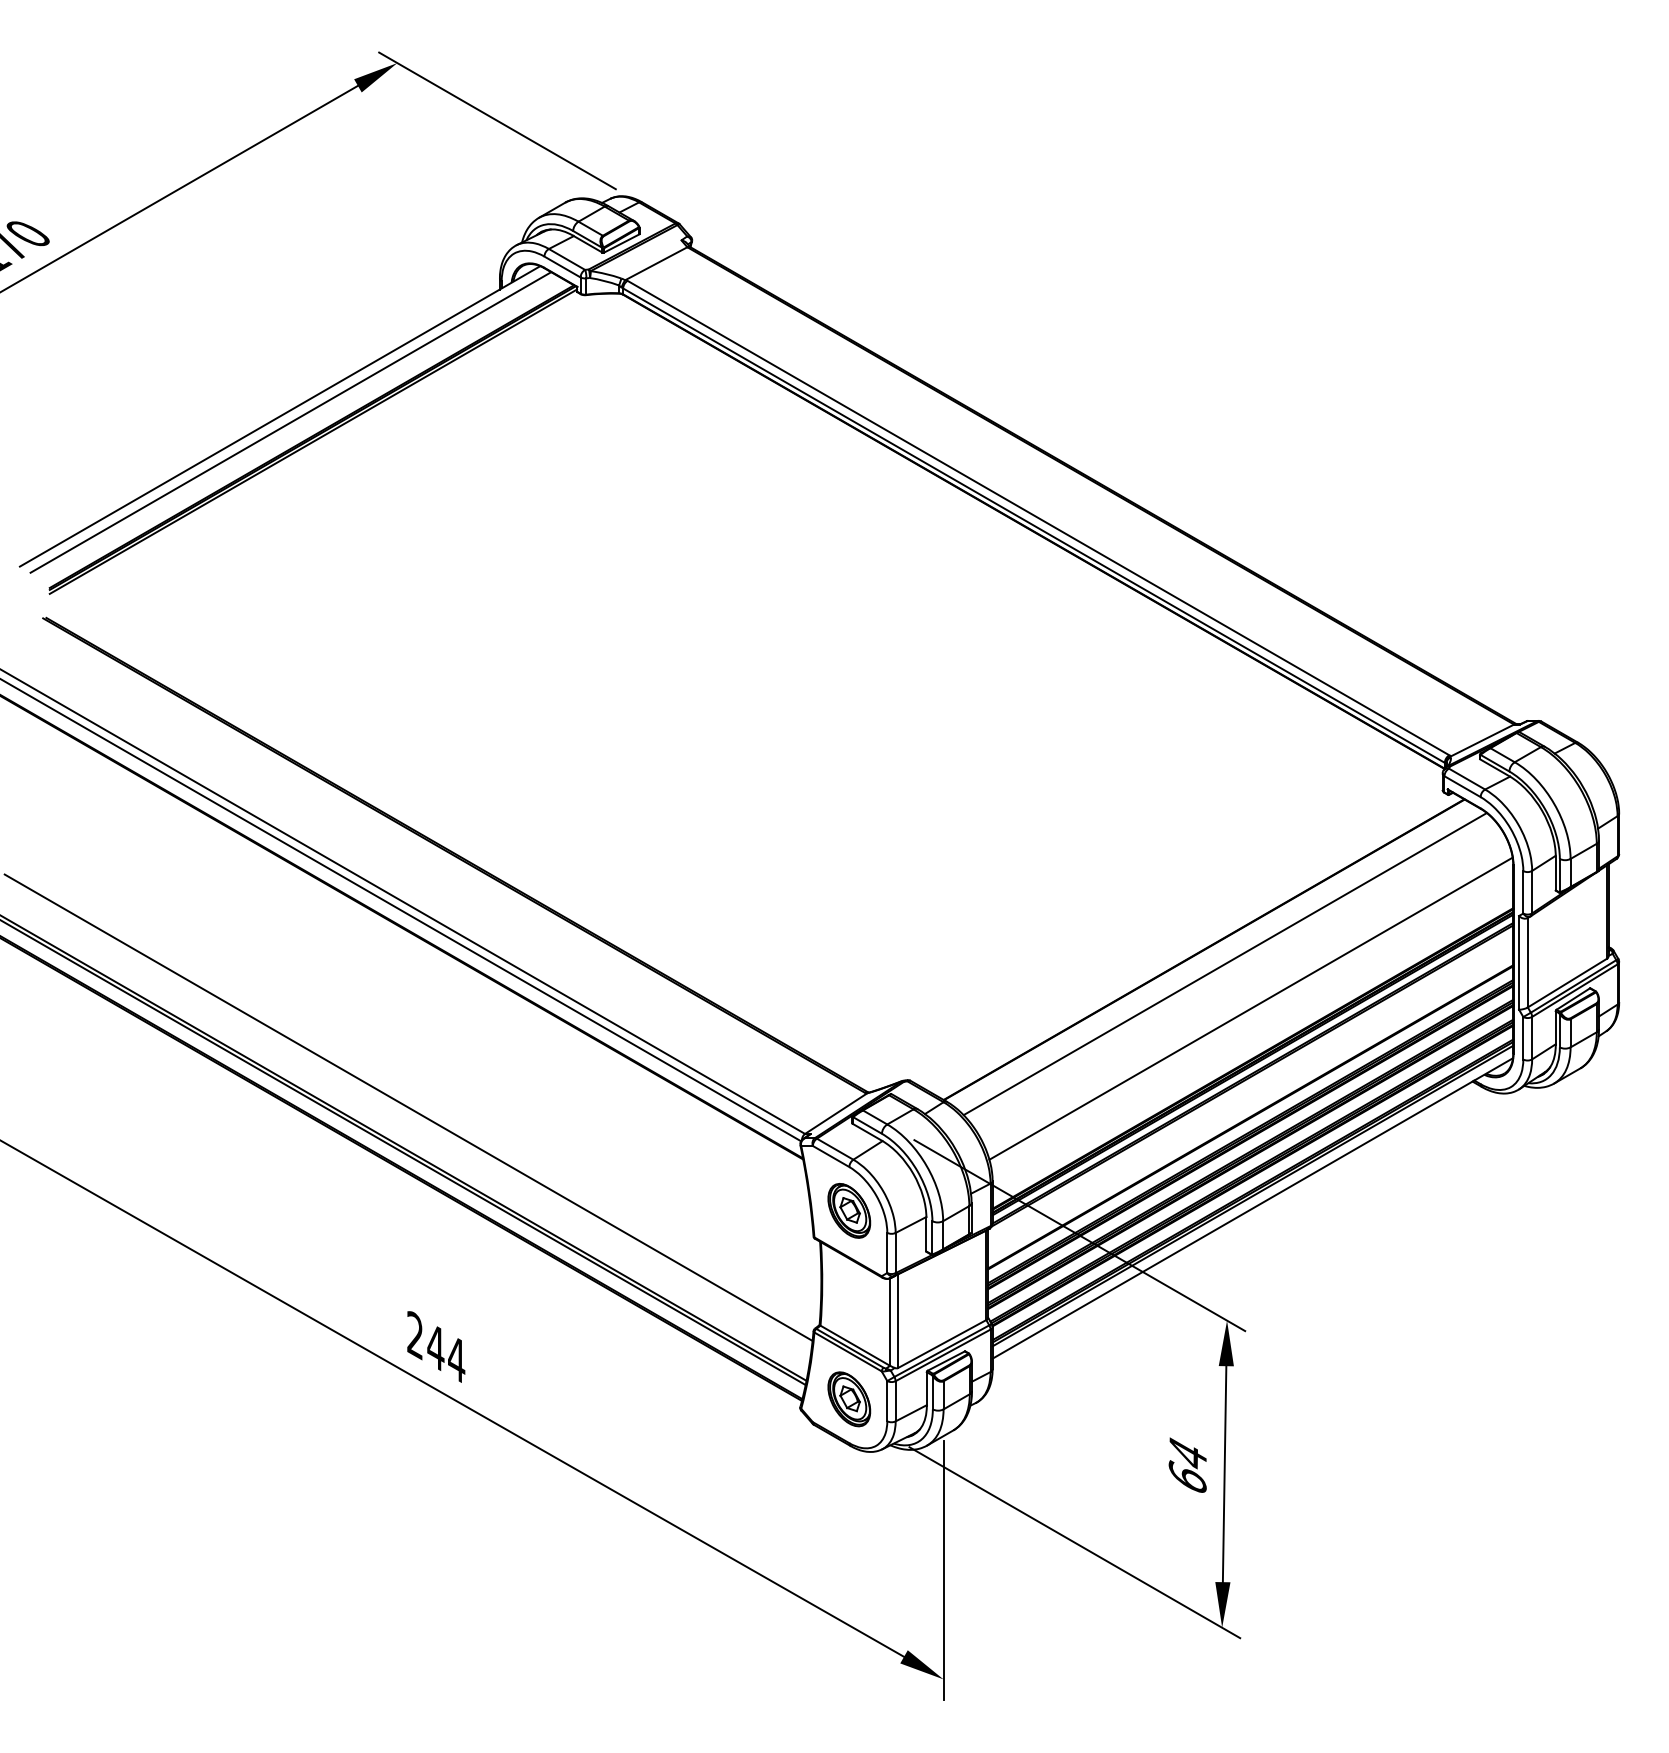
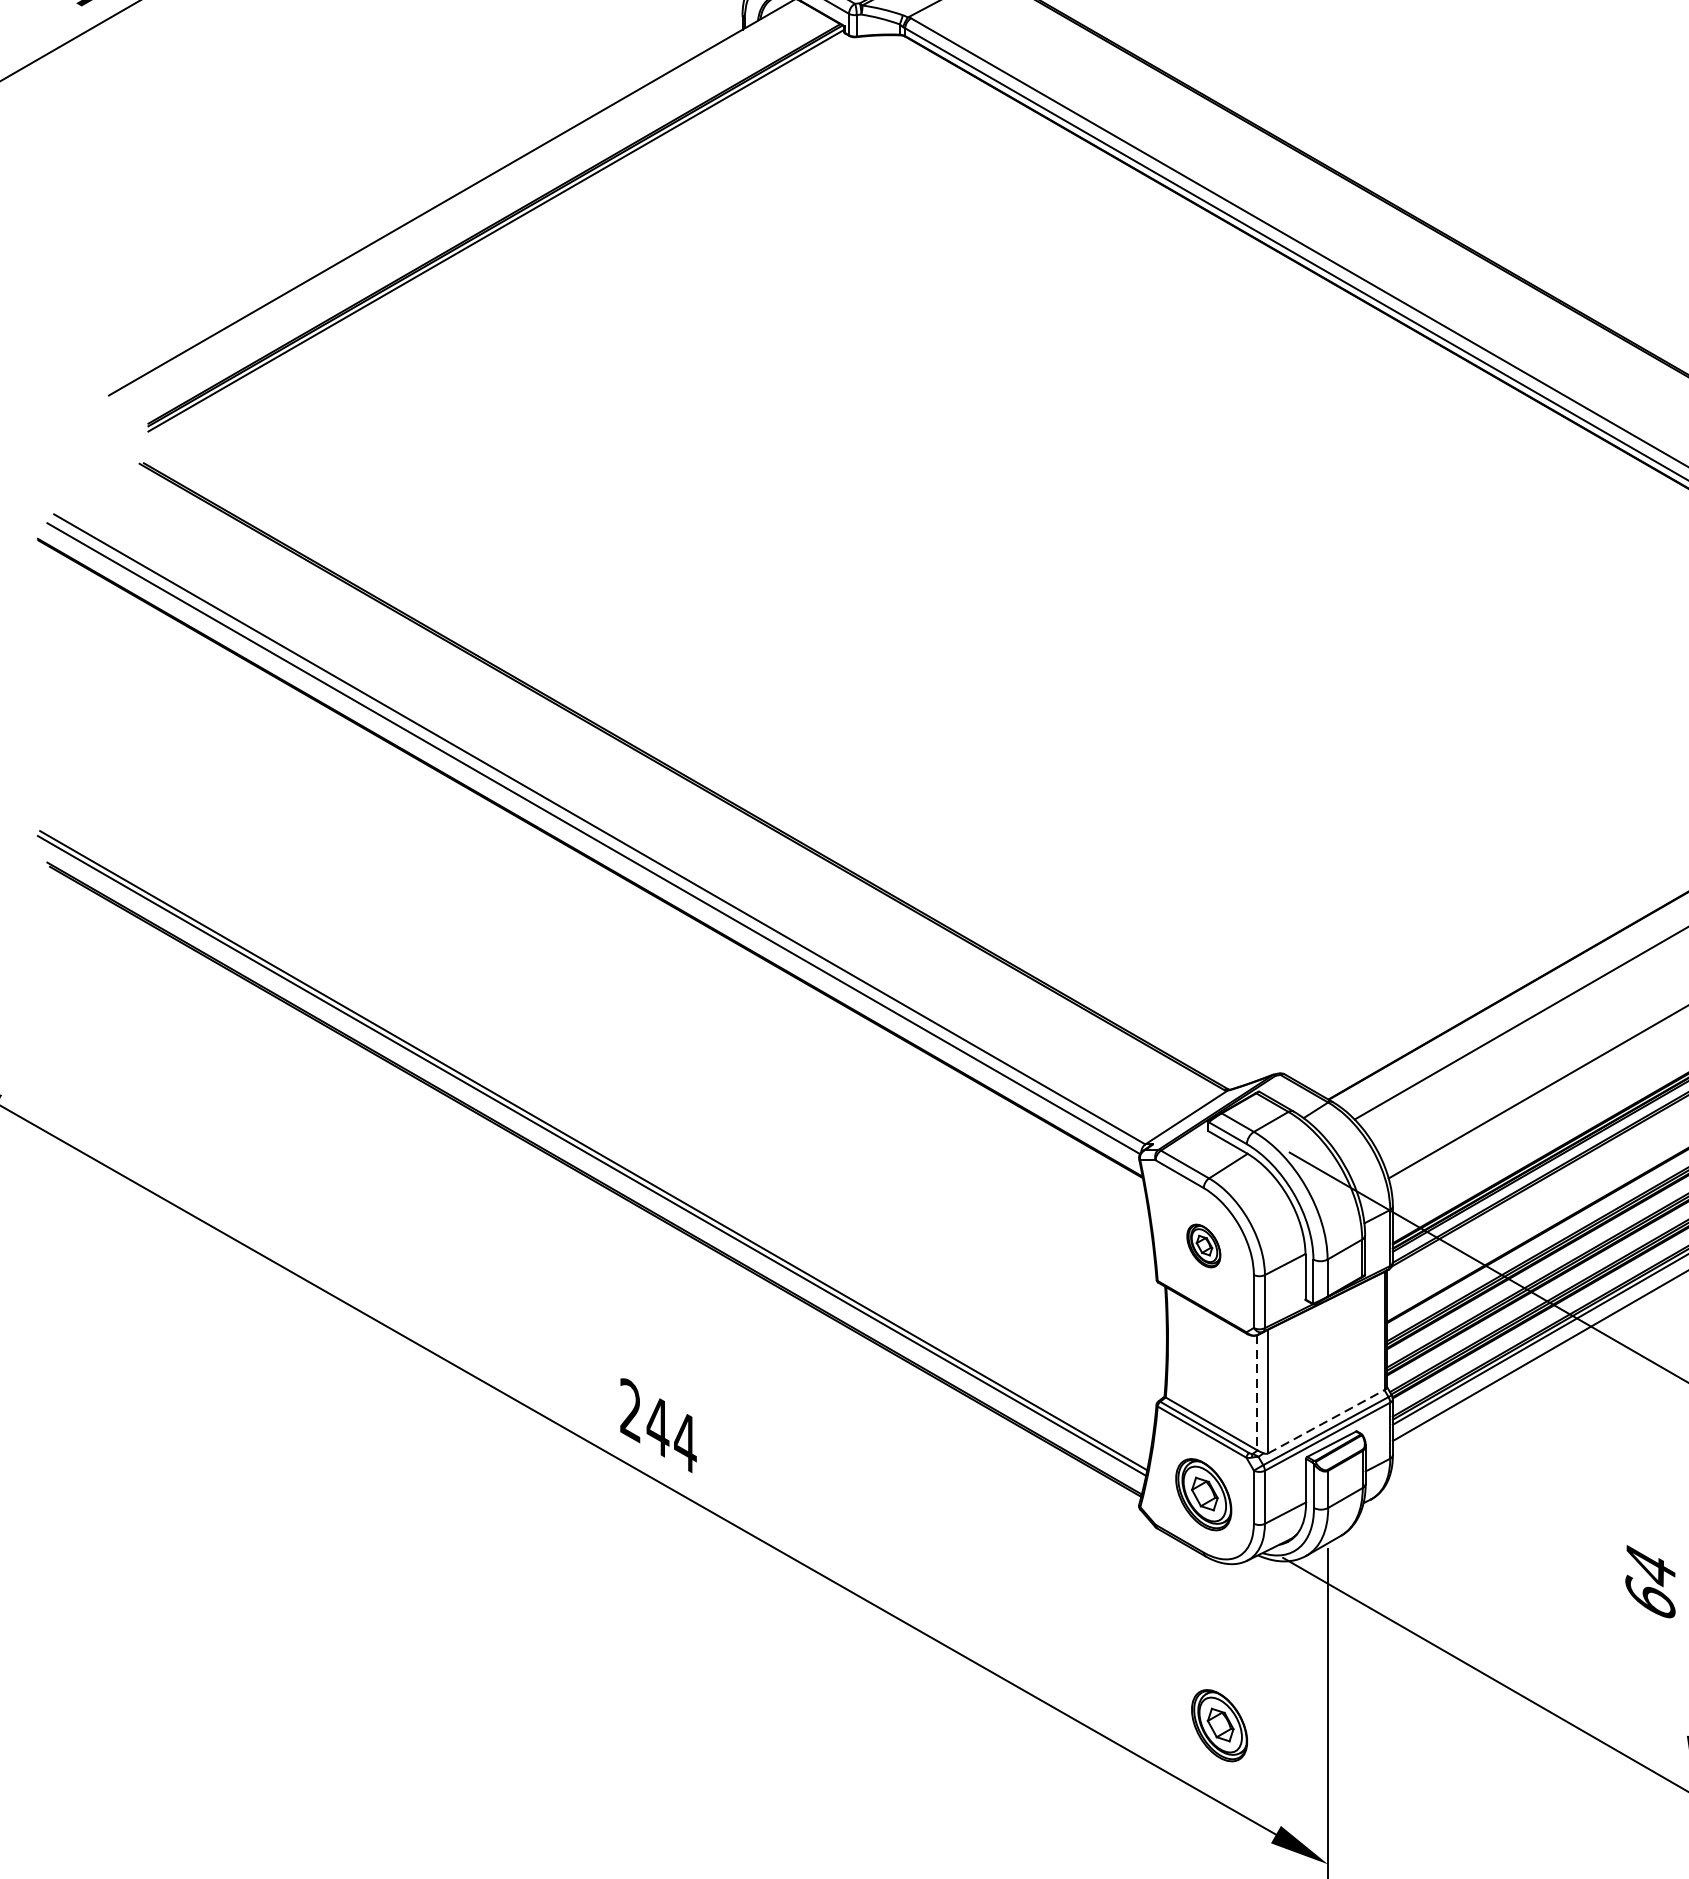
line: (290, 422) -> (466, 205), removed
line: (408, 1107) -> (621, 1109), removed
part: (849, 1210) -> (1203, 1245), size x0.6
line: (889, 1322) -> (1256, 1393), solid -> dashed
line: (942, 1343) -> (1326, 1421), solid -> dashed
part: (861, 1574) -> (1219, 1725), added

